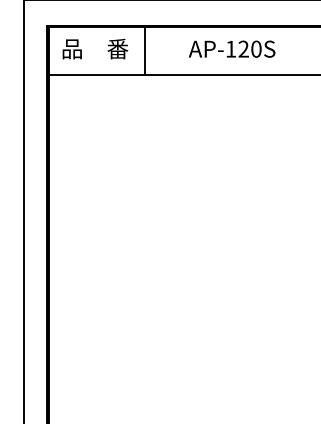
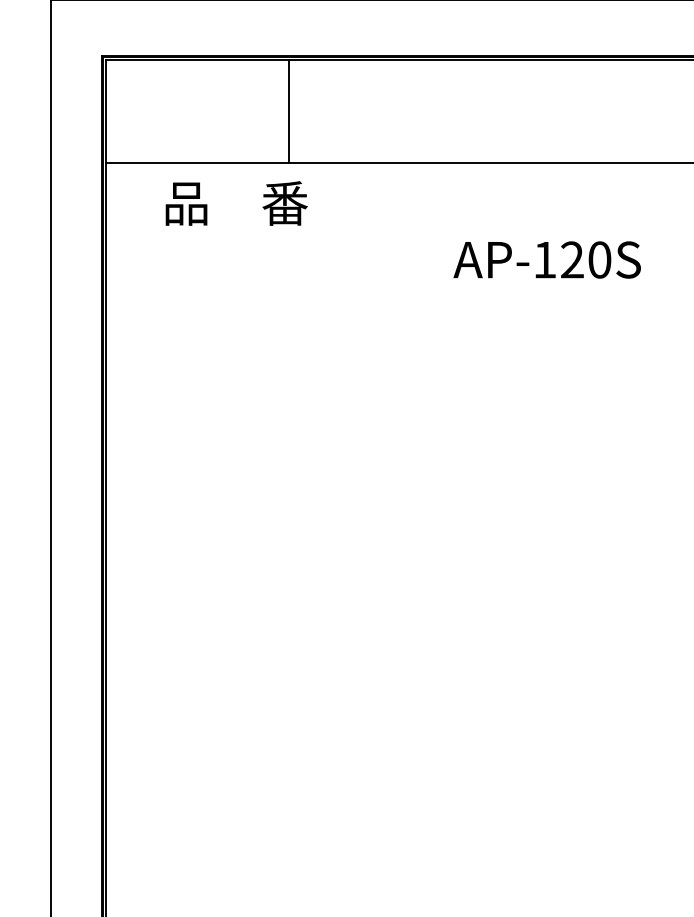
text: (95, 48) -> (236, 202), moved
text: (231, 48) -> (545, 258), moved
line: (144, 51) -> (288, 111), moved

